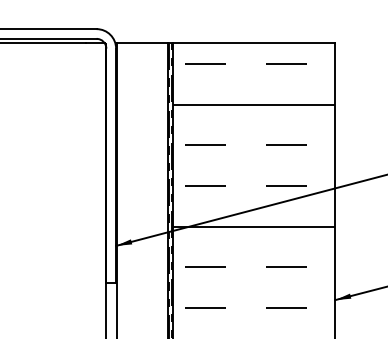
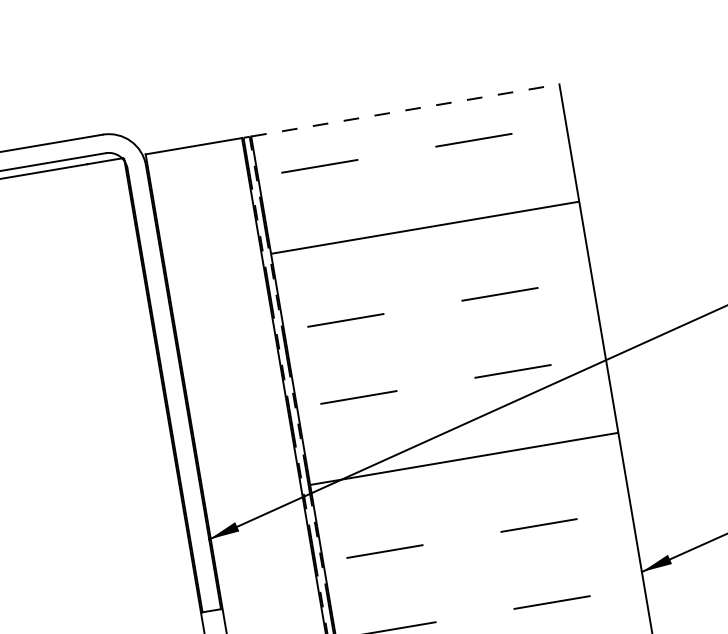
line: (254, 42) -> (406, 109), solid -> dashed

